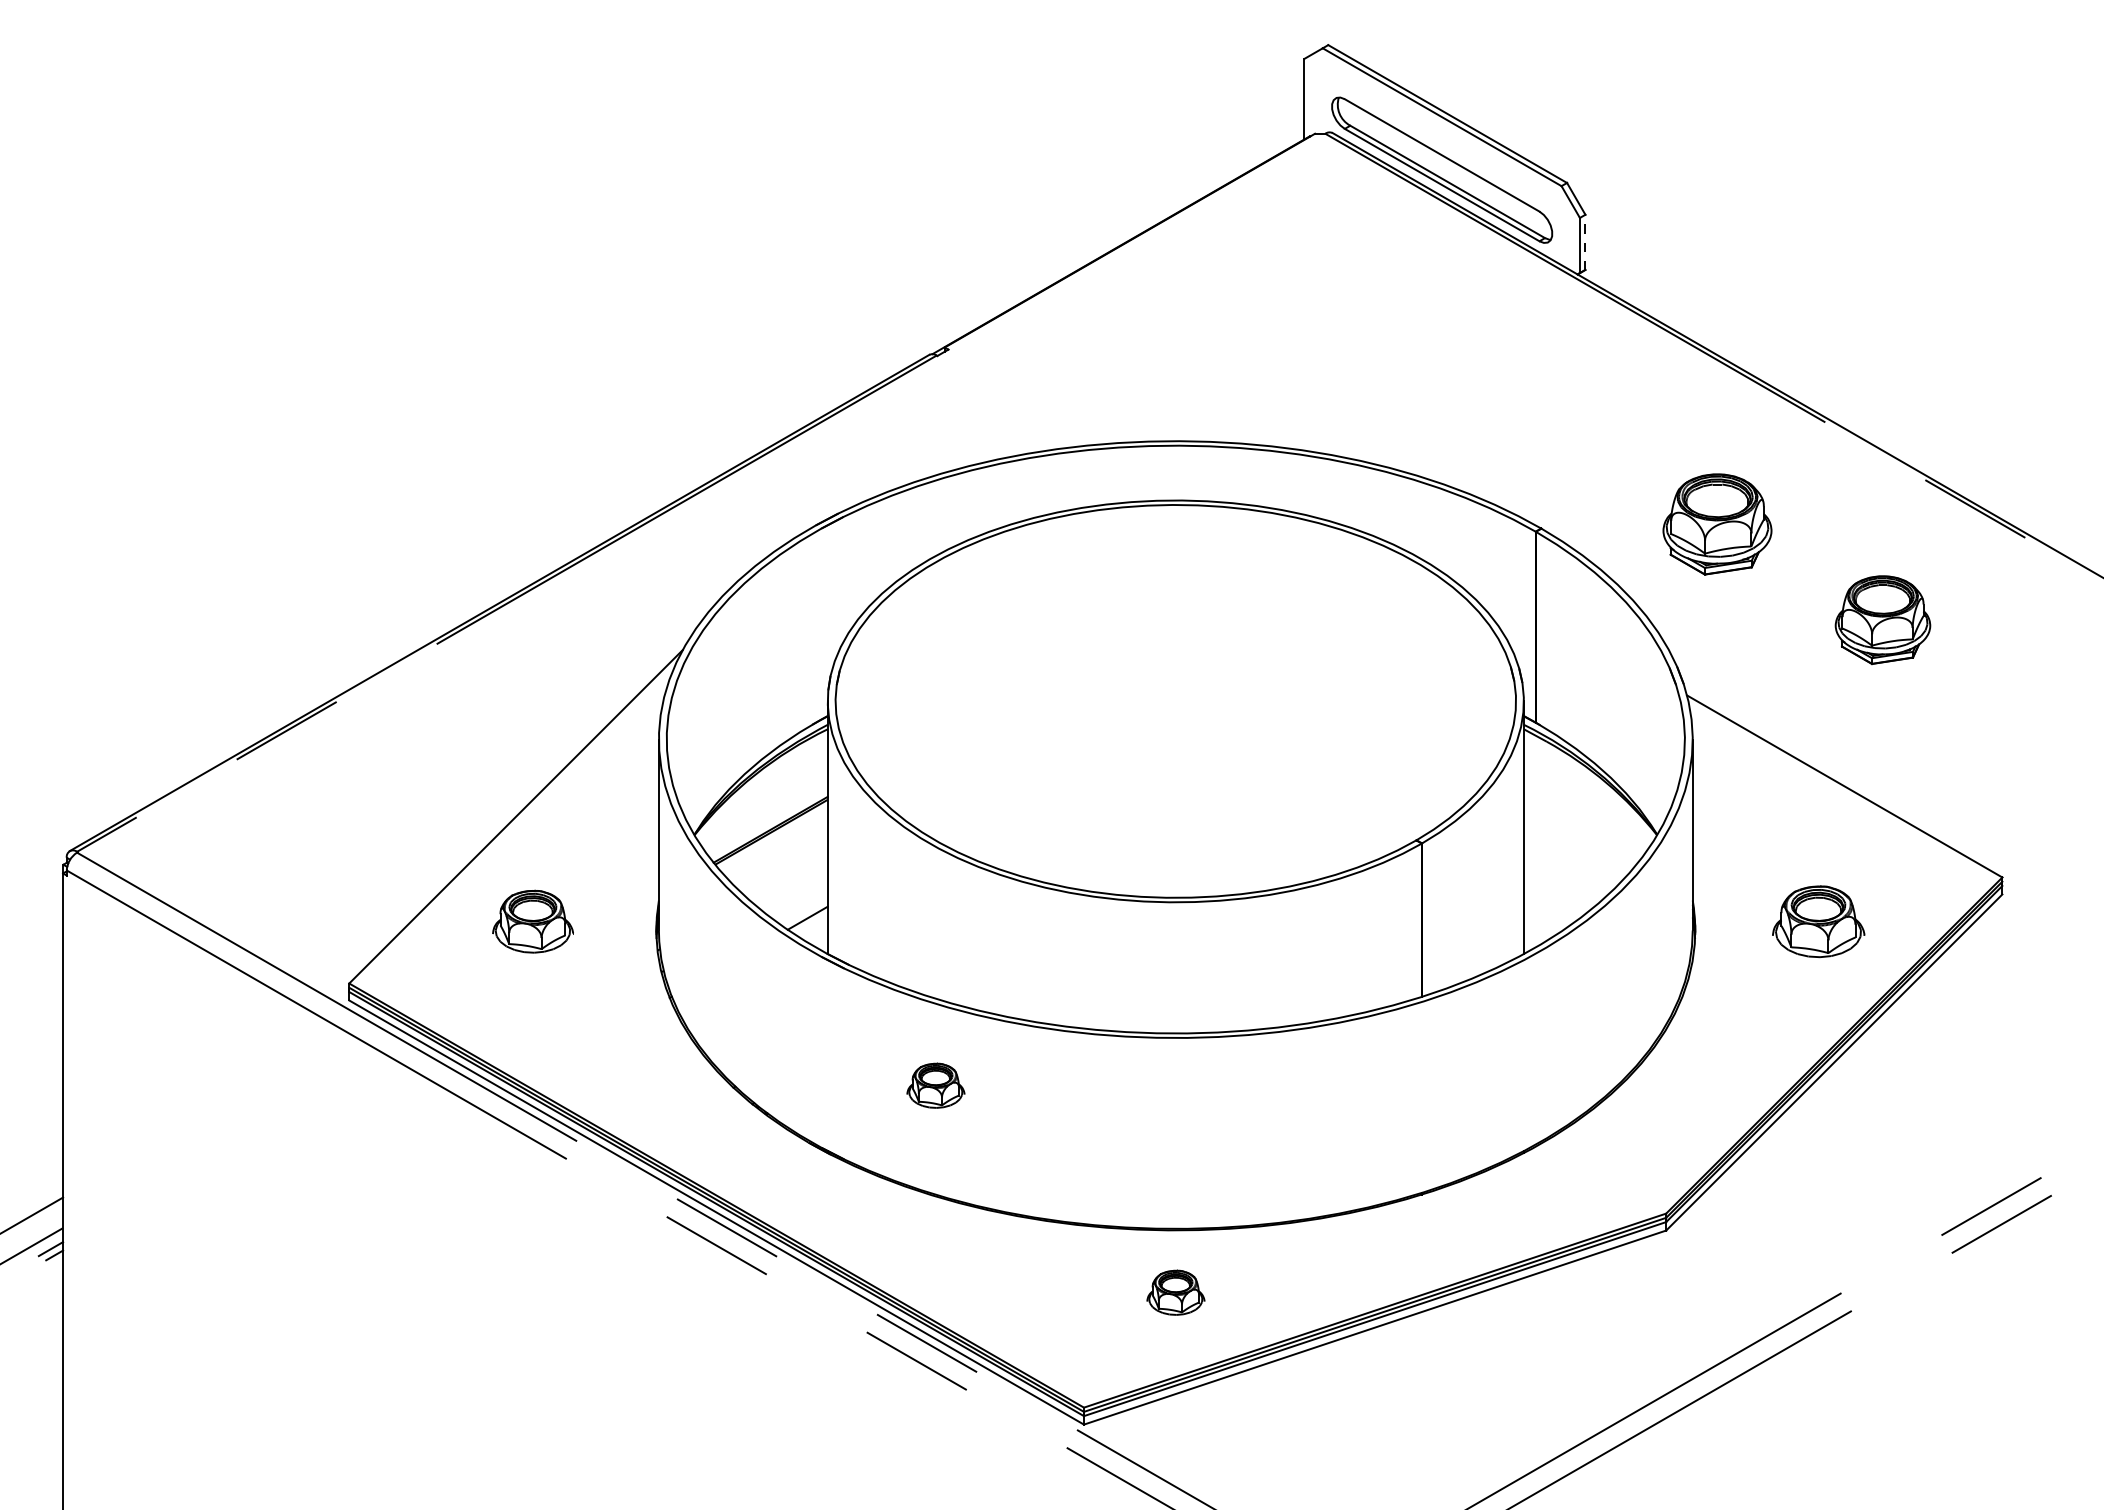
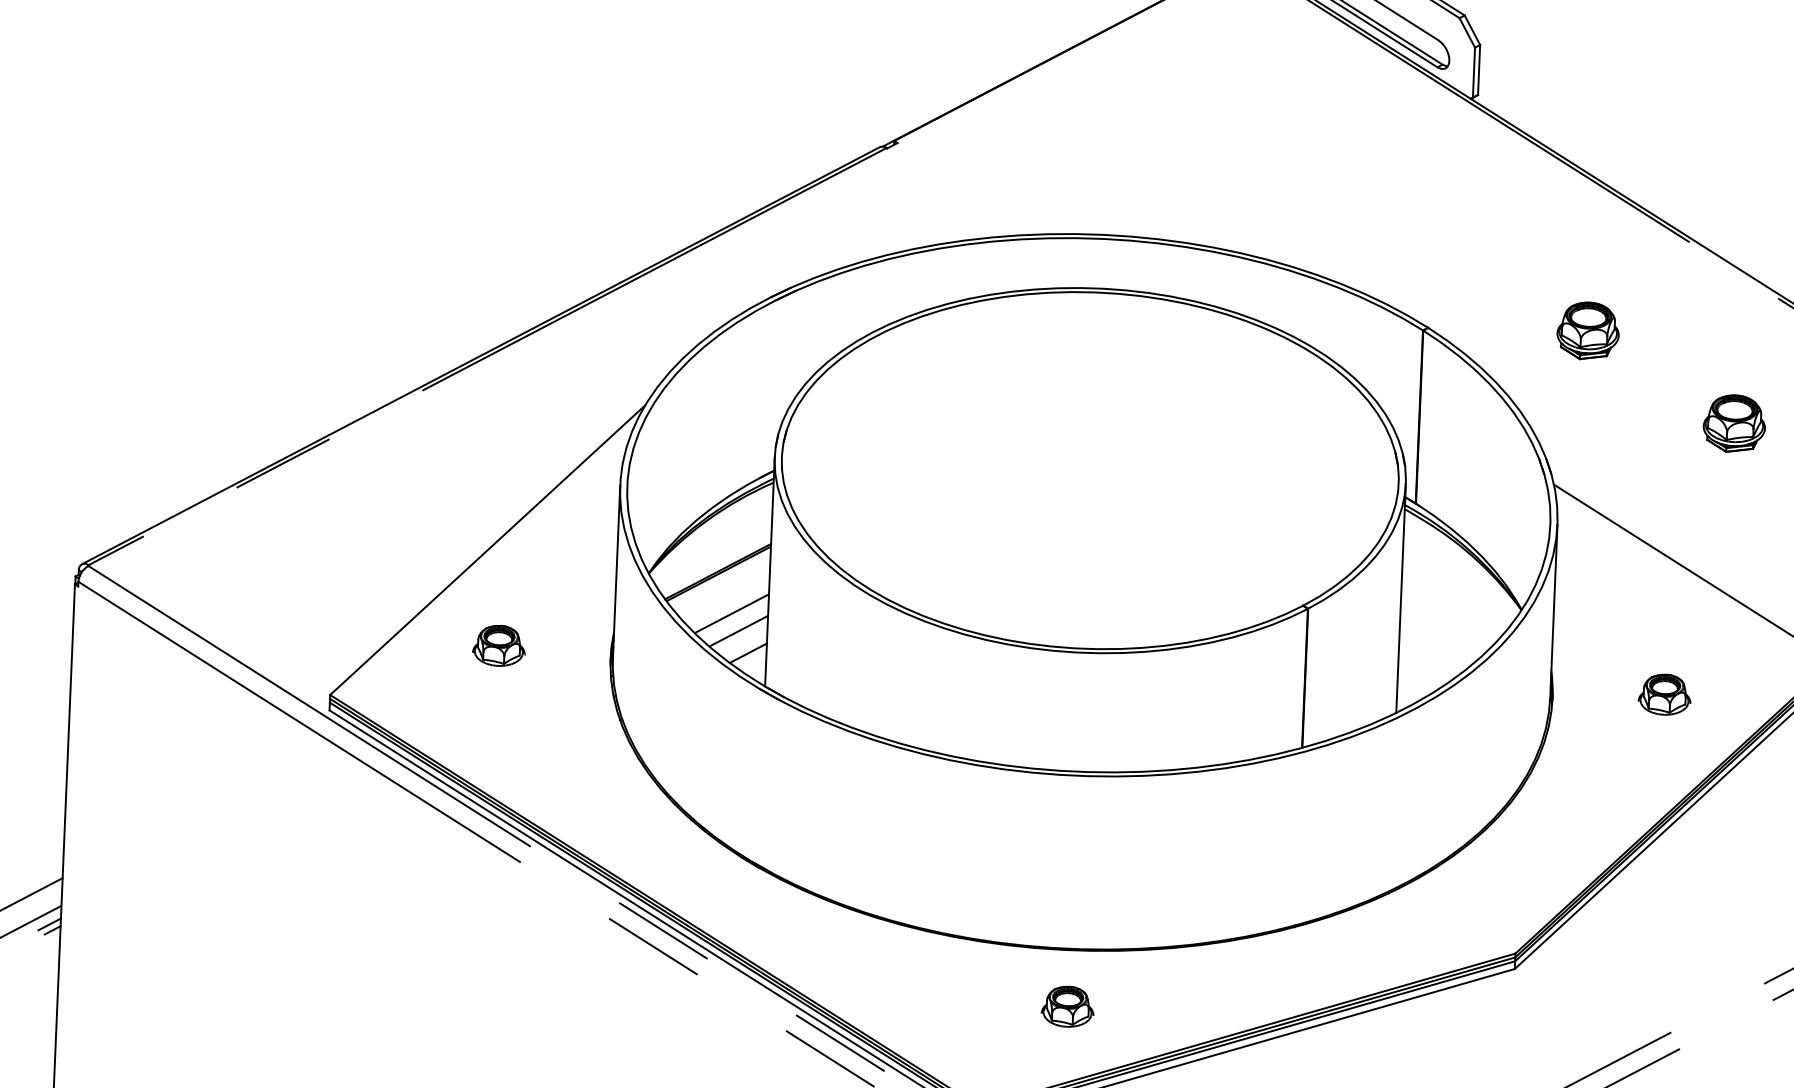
line: (1585, 242) -> (1479, 70), dashed -> solid
part: (1717, 524) -> (1588, 330), size x0.62
part: (1882, 619) -> (1734, 423), size x0.71
line: (787, 875) -> (731, 613), added
line: (795, 894) -> (738, 631), added
part: (532, 921) -> (498, 645), size x0.71
part: (1818, 921) -> (1664, 694), size x0.62
part: (935, 1085) -> (857, 809), removed

